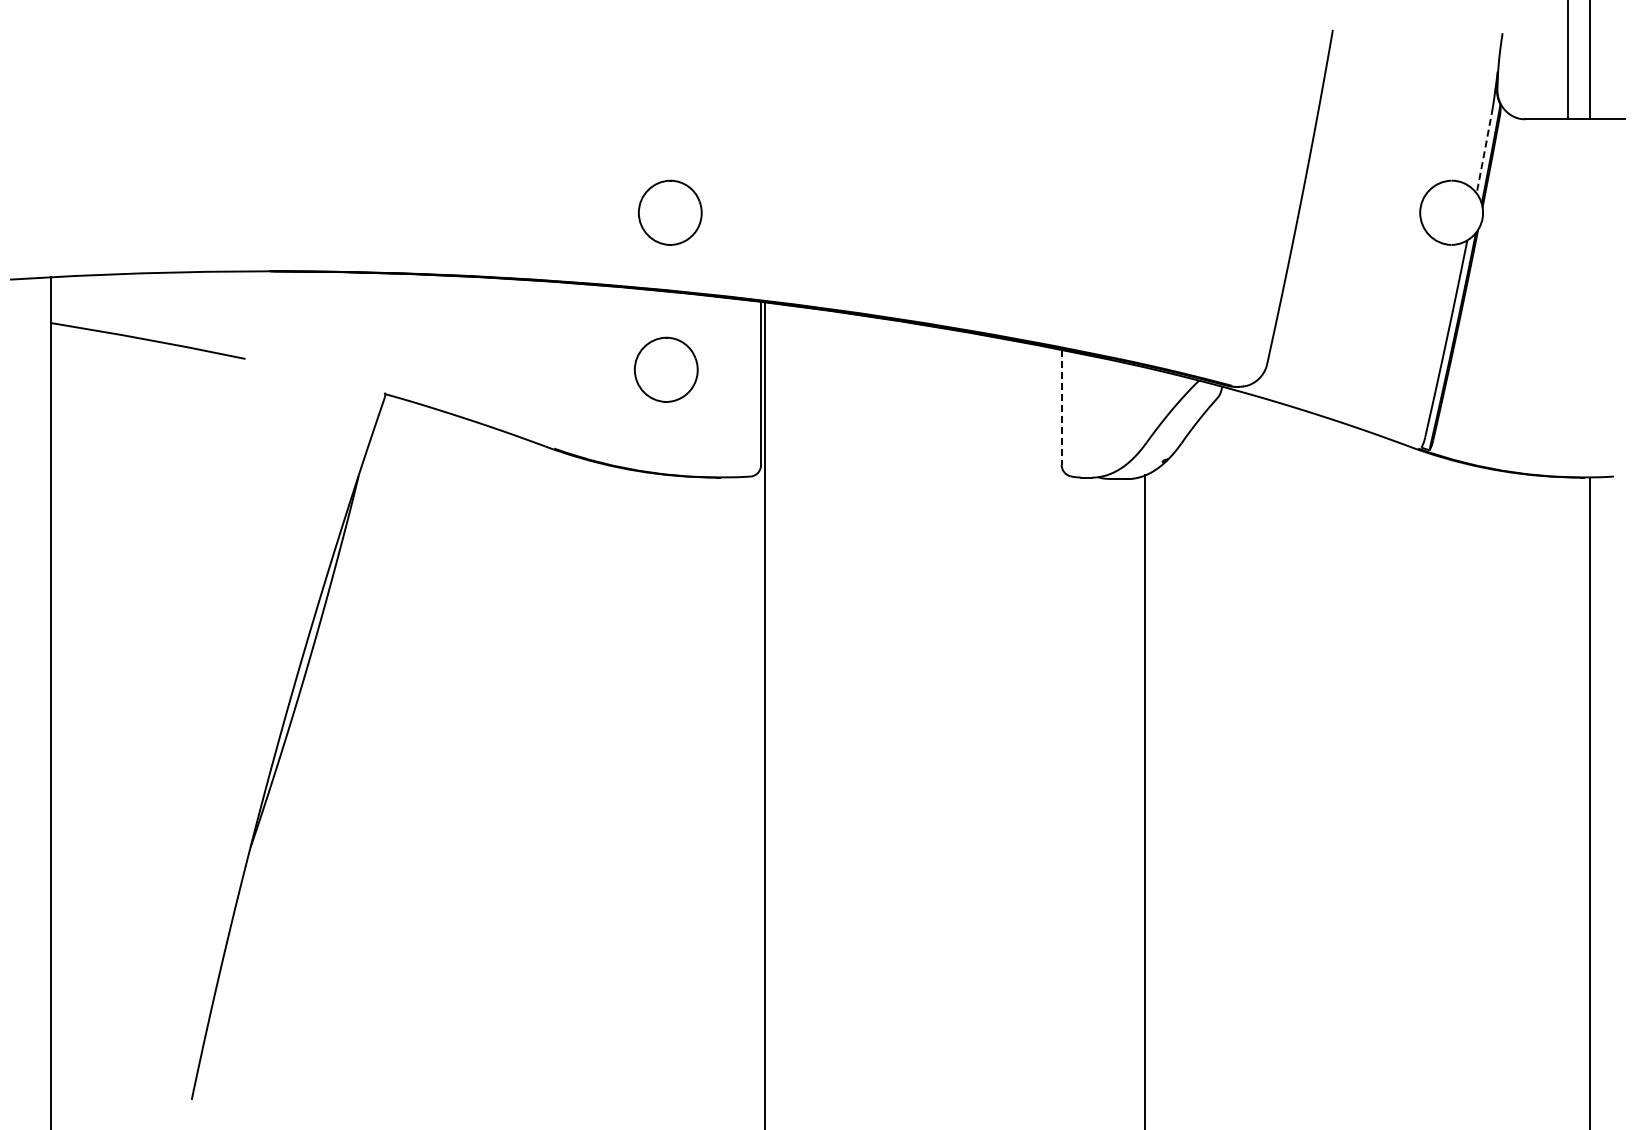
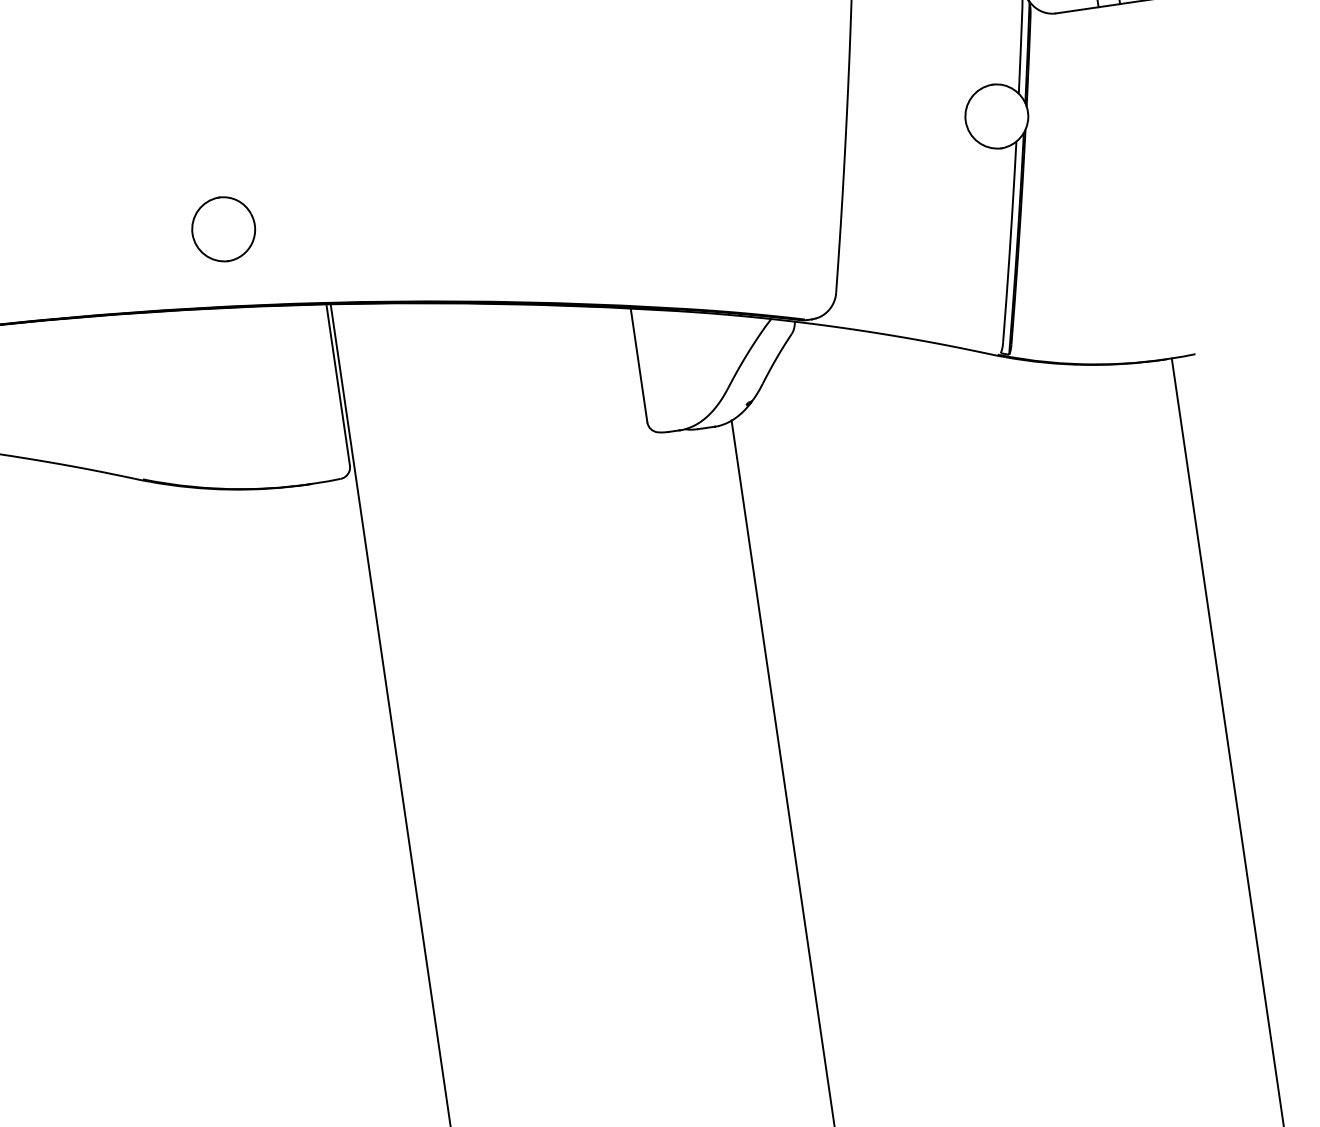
line: (1484, 151) -> (1020, 51), dashed -> solid
part: (666, 369) -> (242, 384), removed
line: (1061, 407) -> (638, 365), dashed -> solid

